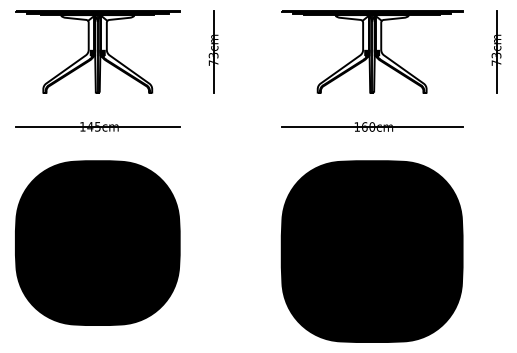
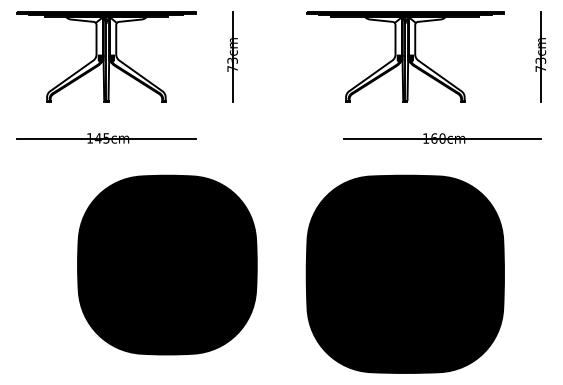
part: (372, 126) -> (442, 138), moved
part: (97, 242) -> (167, 264), moved

